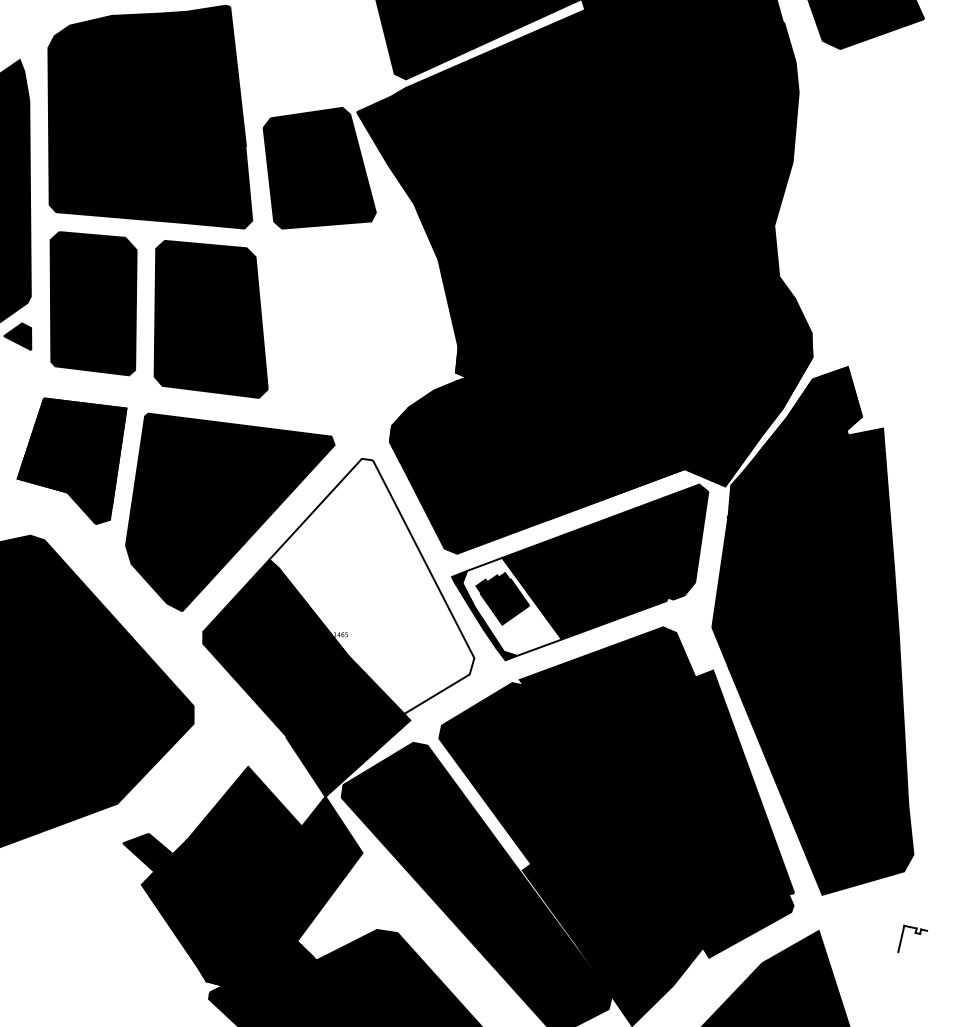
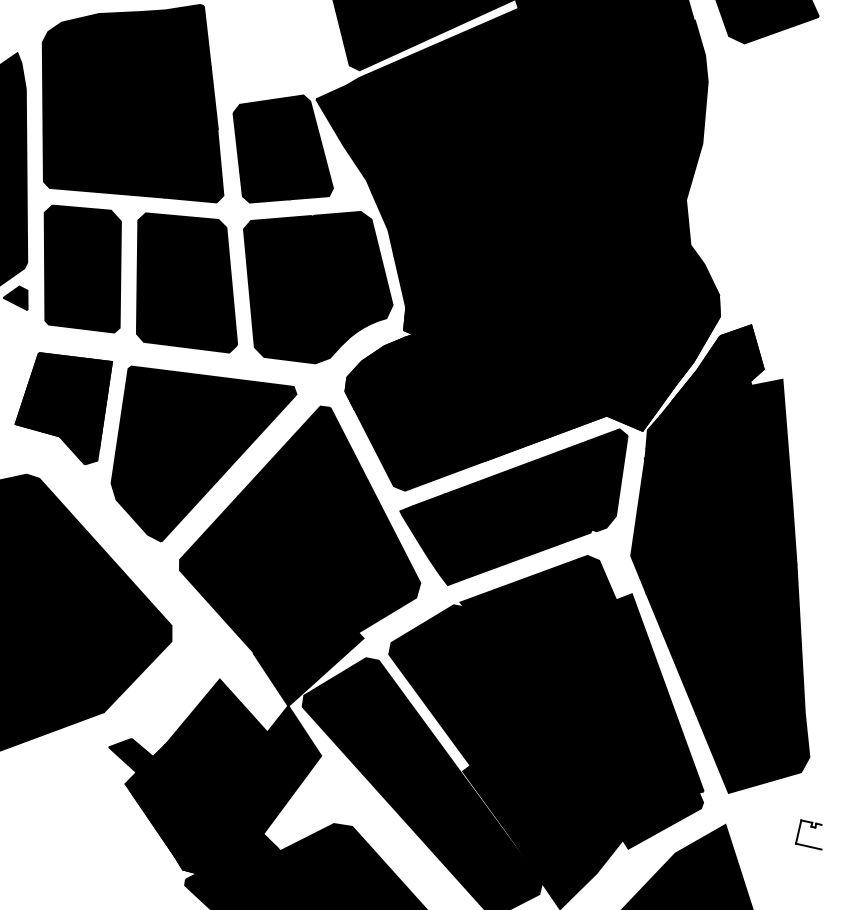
part: (359, 324) -> (318, 287), added
fill: (371, 586) -> (329, 519), added
fill: (511, 606) -> (453, 537), added
line: (912, 955) -> (808, 846), added

